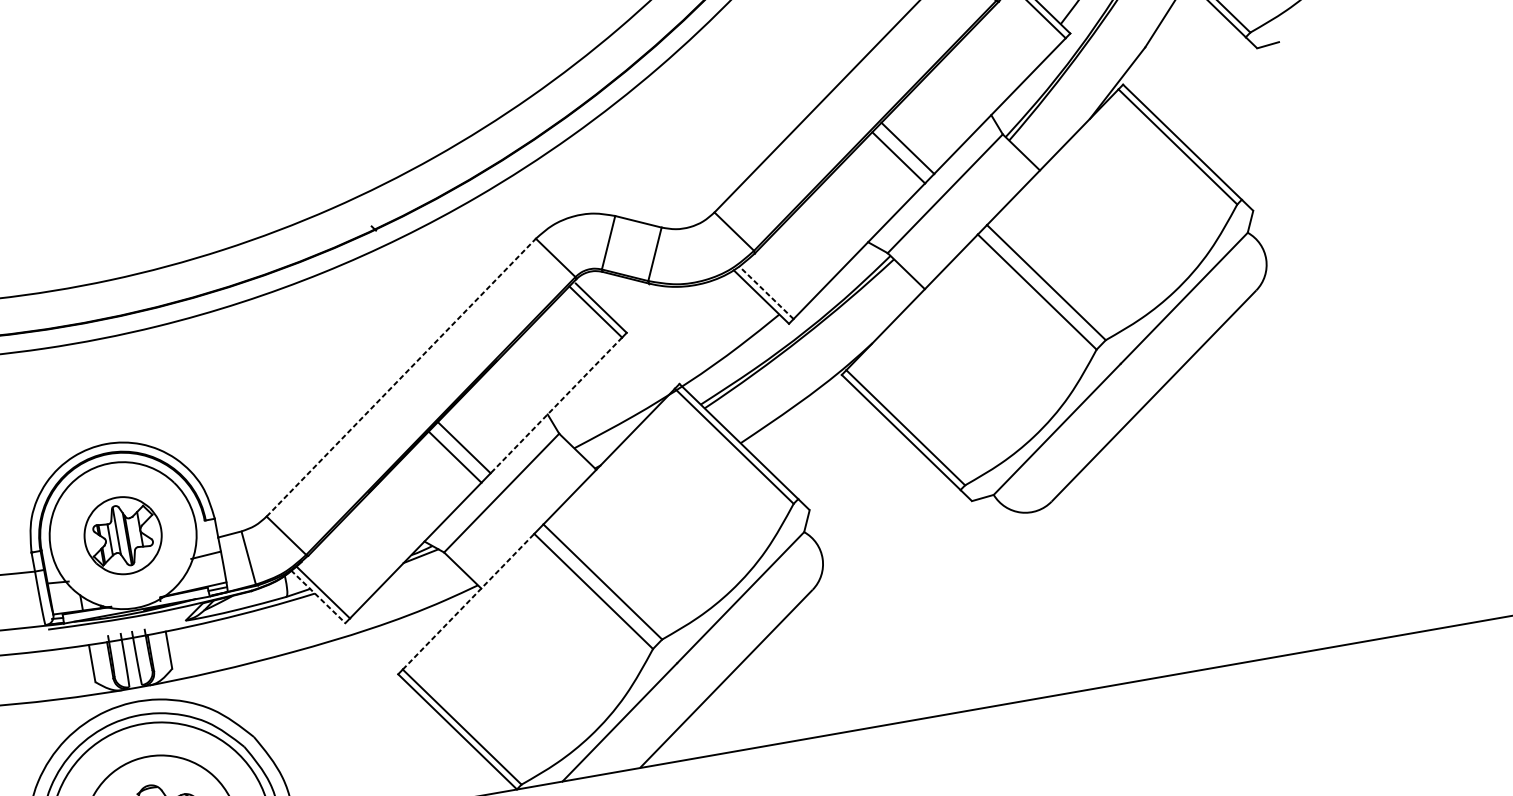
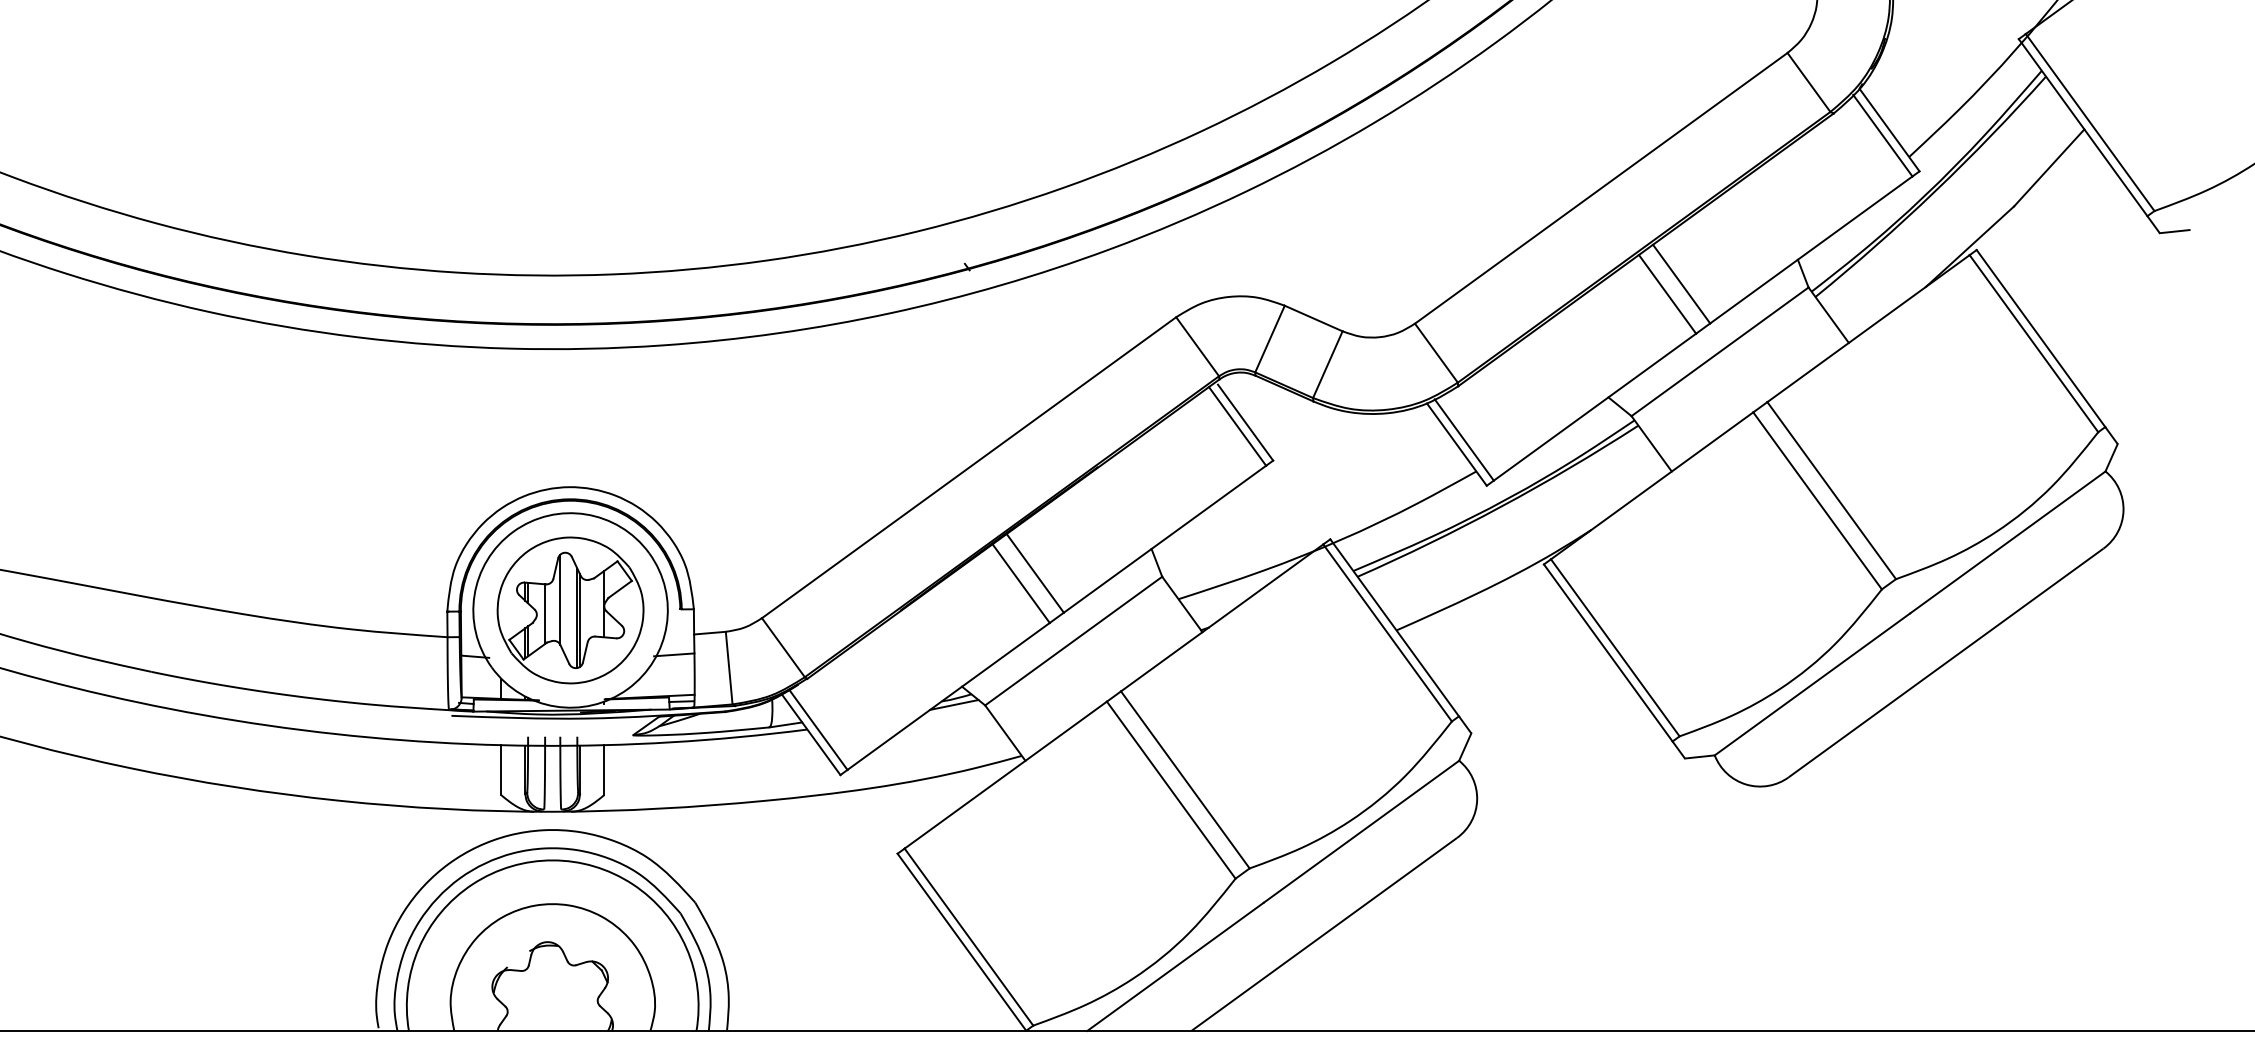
line: (766, 292) -> (1464, 439), dashed -> solid
line: (401, 377) -> (969, 467), dashed -> solid
line: (556, 405) -> (1164, 539), dashed -> solid
part: (123, 535) -> (570, 610), size x1.43
line: (318, 596) -> (811, 734), dashed -> solid
line: (468, 601) -> (1006, 774), dashed -> solid

